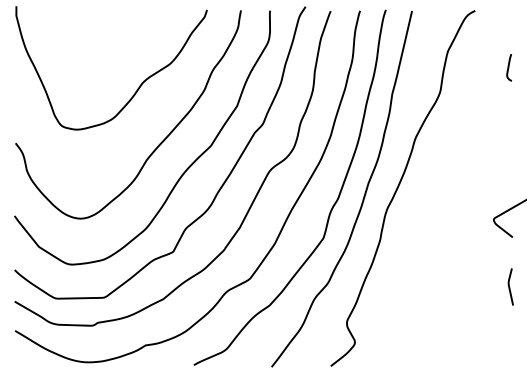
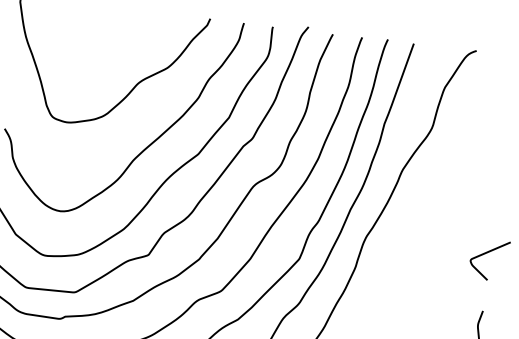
curve: (509, 67) -> (504, 111), removed

